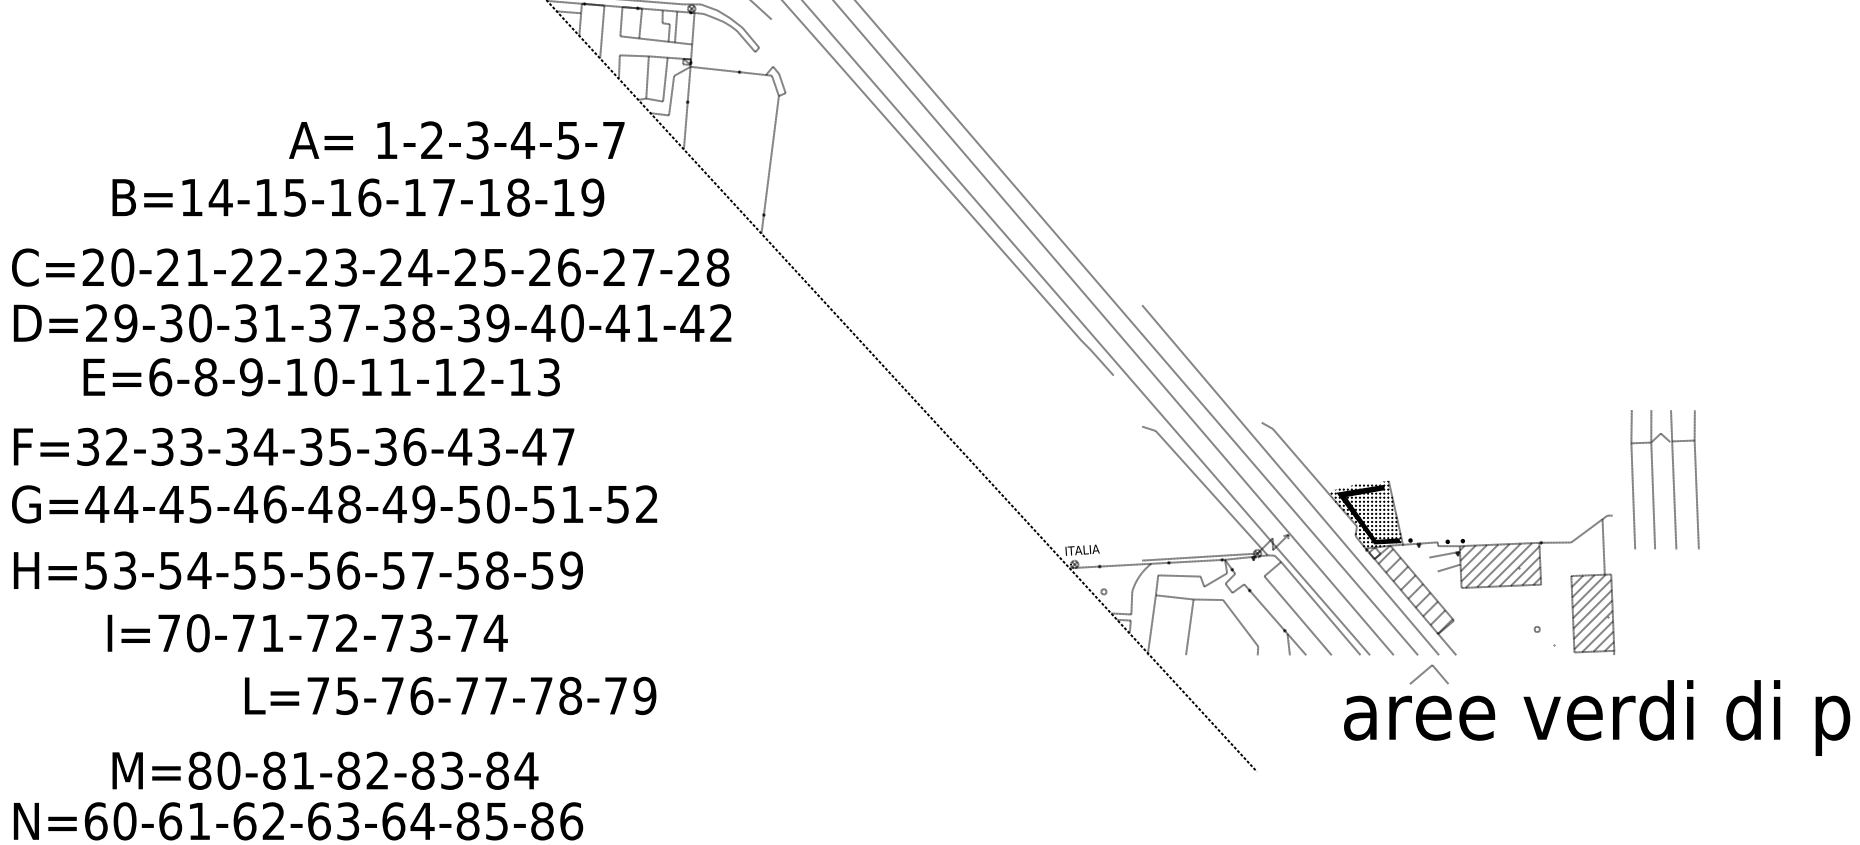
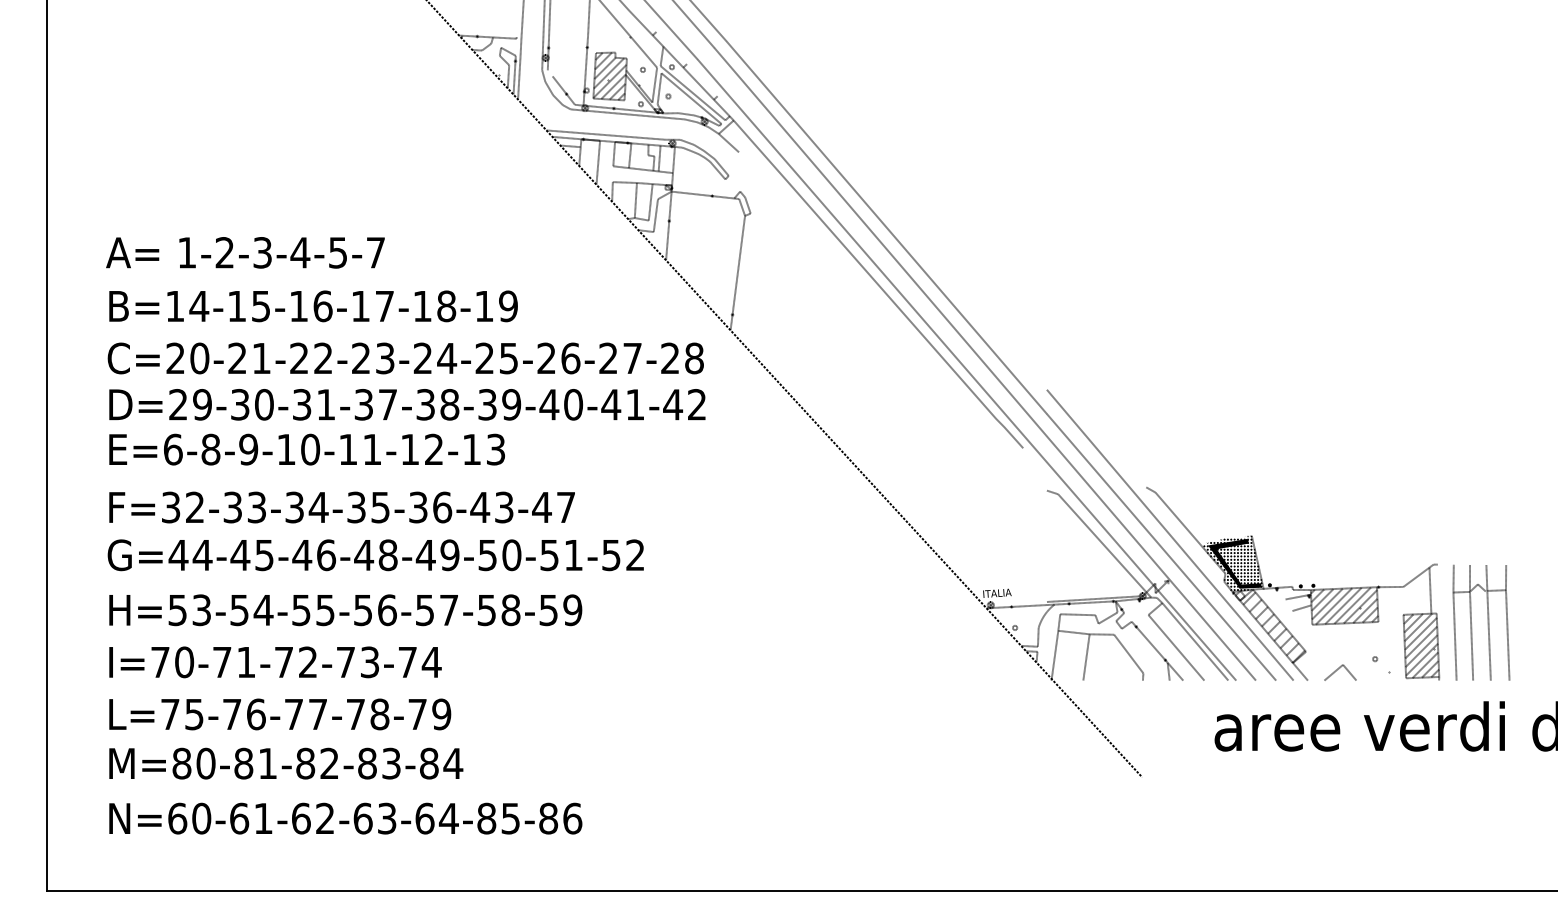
text: (456, 140) -> (245, 252), moved
text: (358, 197) -> (313, 306), moved
text: (320, 377) -> (306, 449), moved
part: (1665, 479) -> (1481, 622), moved
text: (307, 633) -> (275, 662), moved
line: (1426, 670) -> (1338, 669), moved
text: (450, 696) -> (280, 714), moved
text: (325, 770) -> (286, 763), moved

